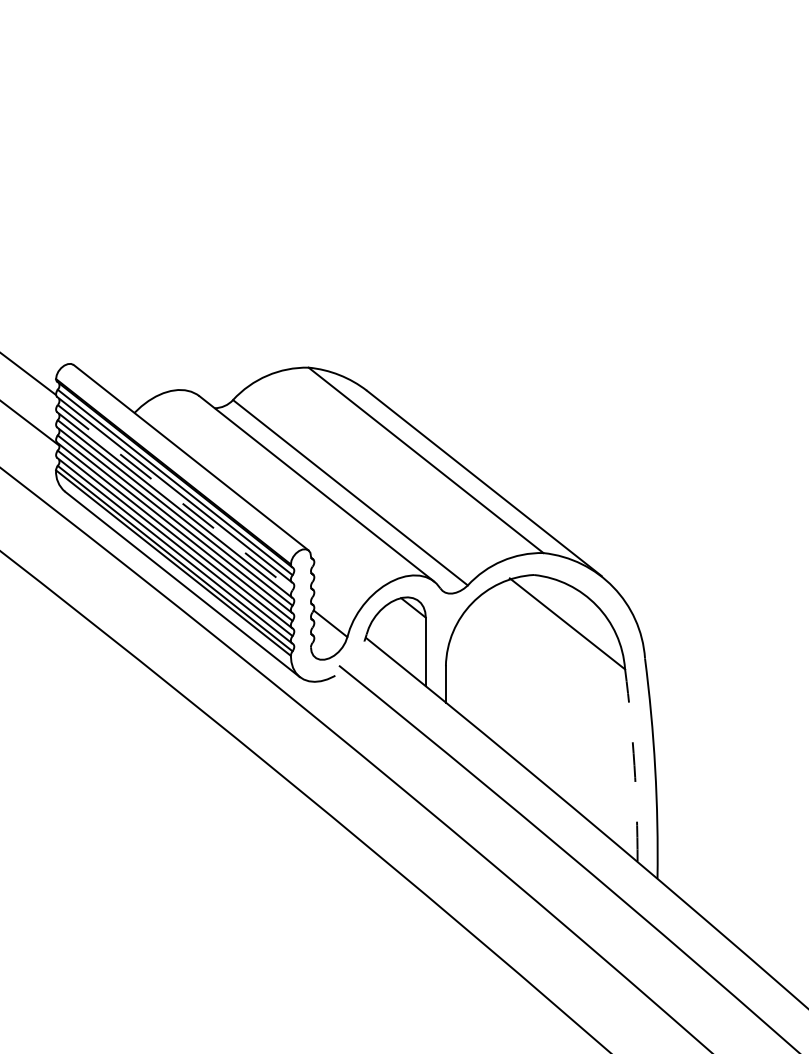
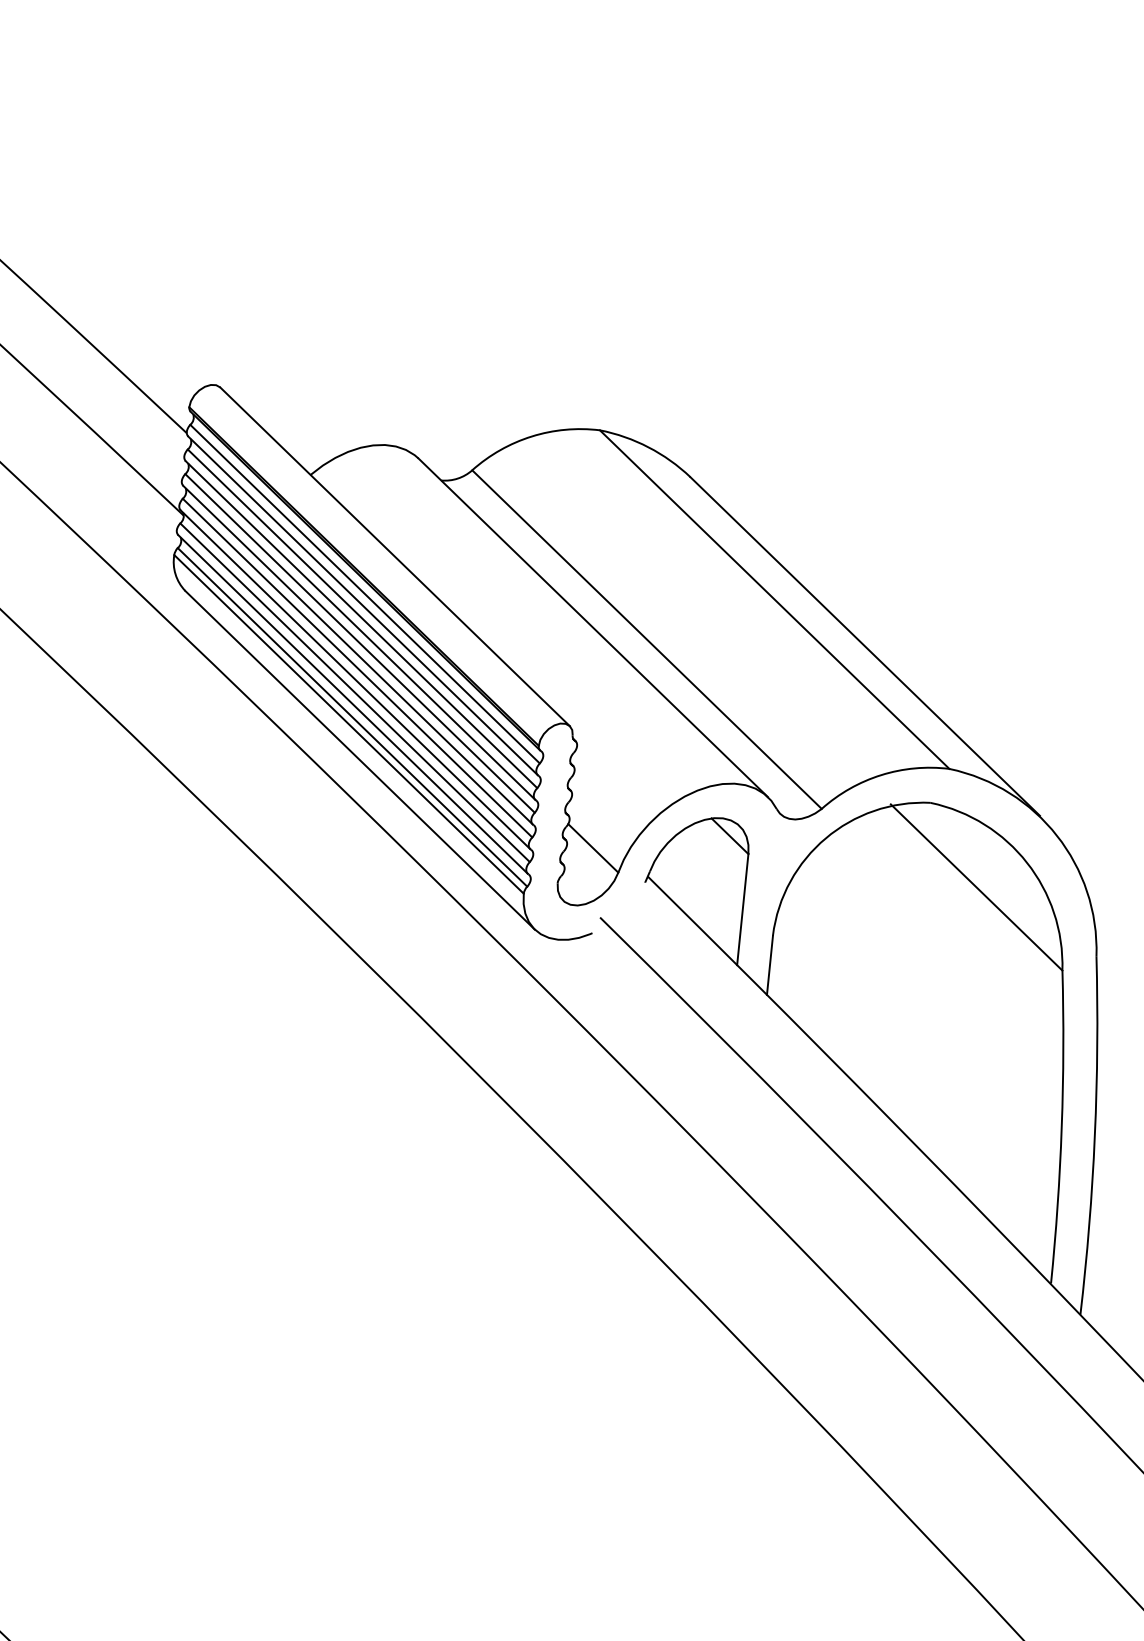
line: (175, 497) -> (363, 618), dashed -> solid
arc: (634, 765) -> (1061, 1127), dashed -> solid

